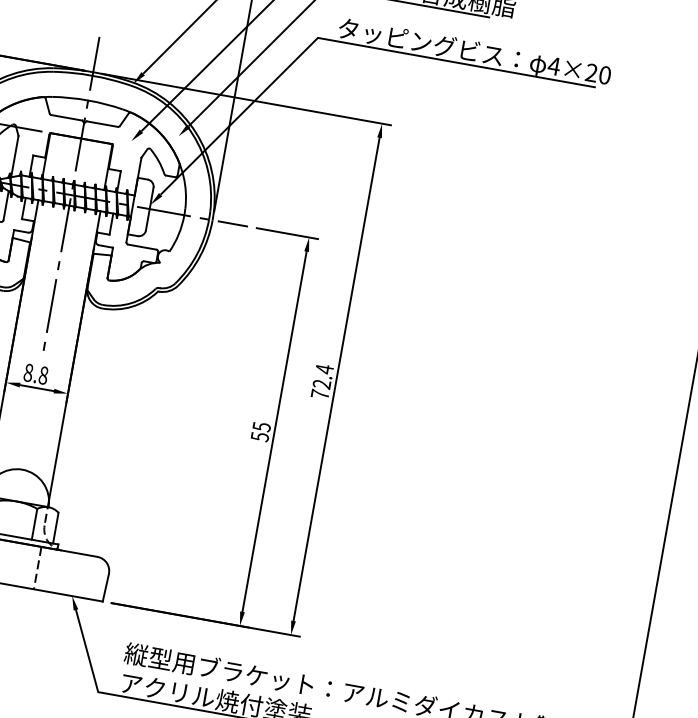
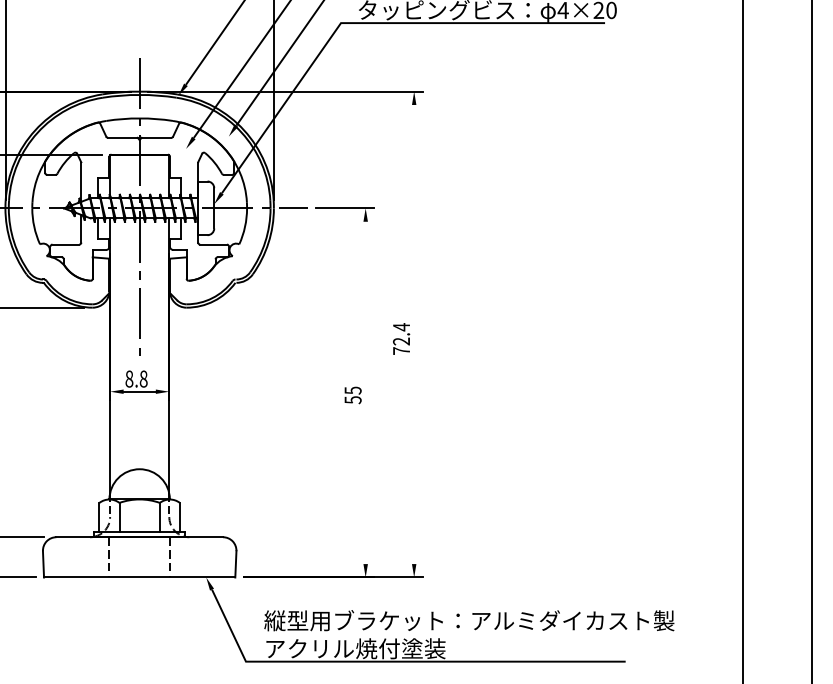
line: (336, 379) -> (414, 334), removed
line: (274, 431) -> (365, 392), removed

